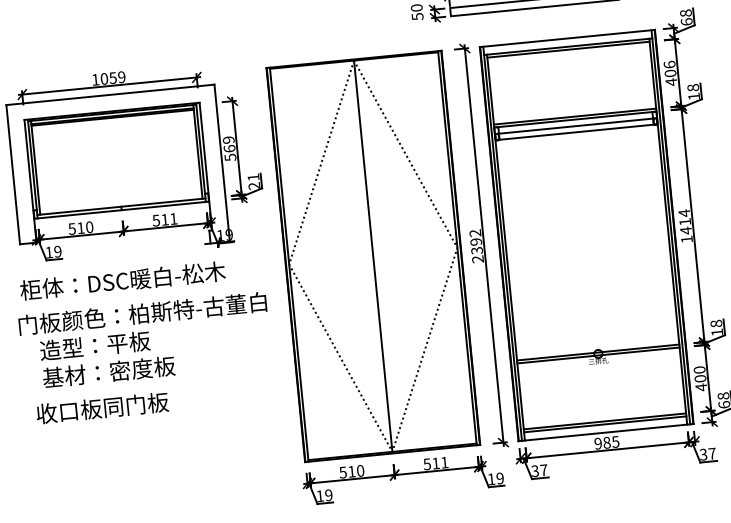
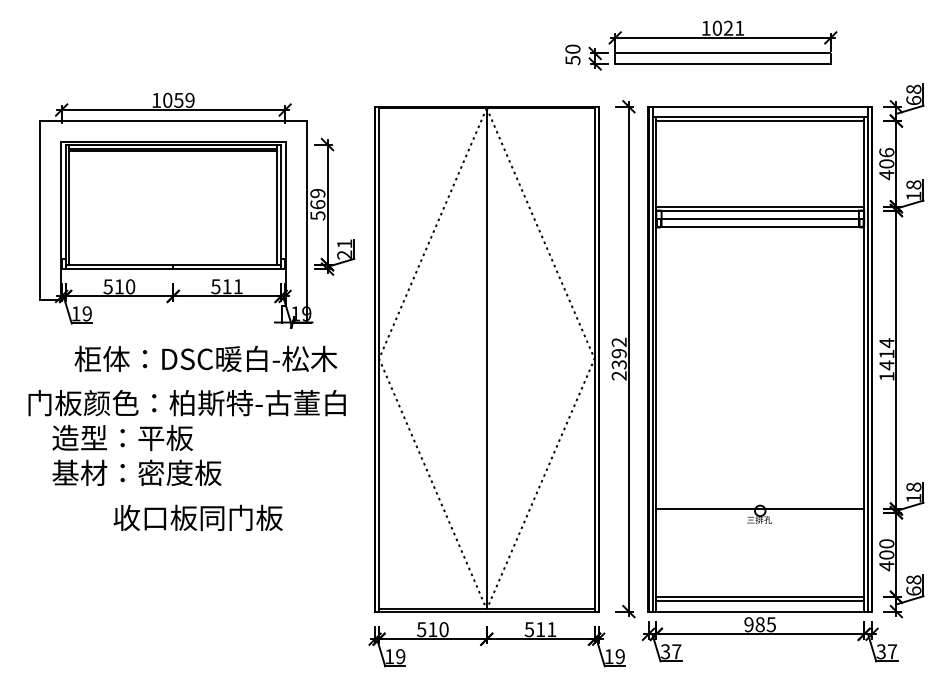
text: (122, 280) -> (205, 358), moved
line: (598, 355) -> (760, 512), removed
text: (101, 407) -> (197, 517), moved

